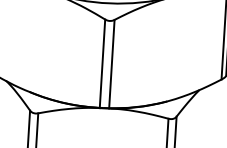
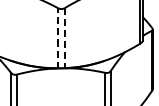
line: (102, 62) -> (58, 37), solid -> dashed
line: (111, 64) -> (64, 38), solid -> dashed

